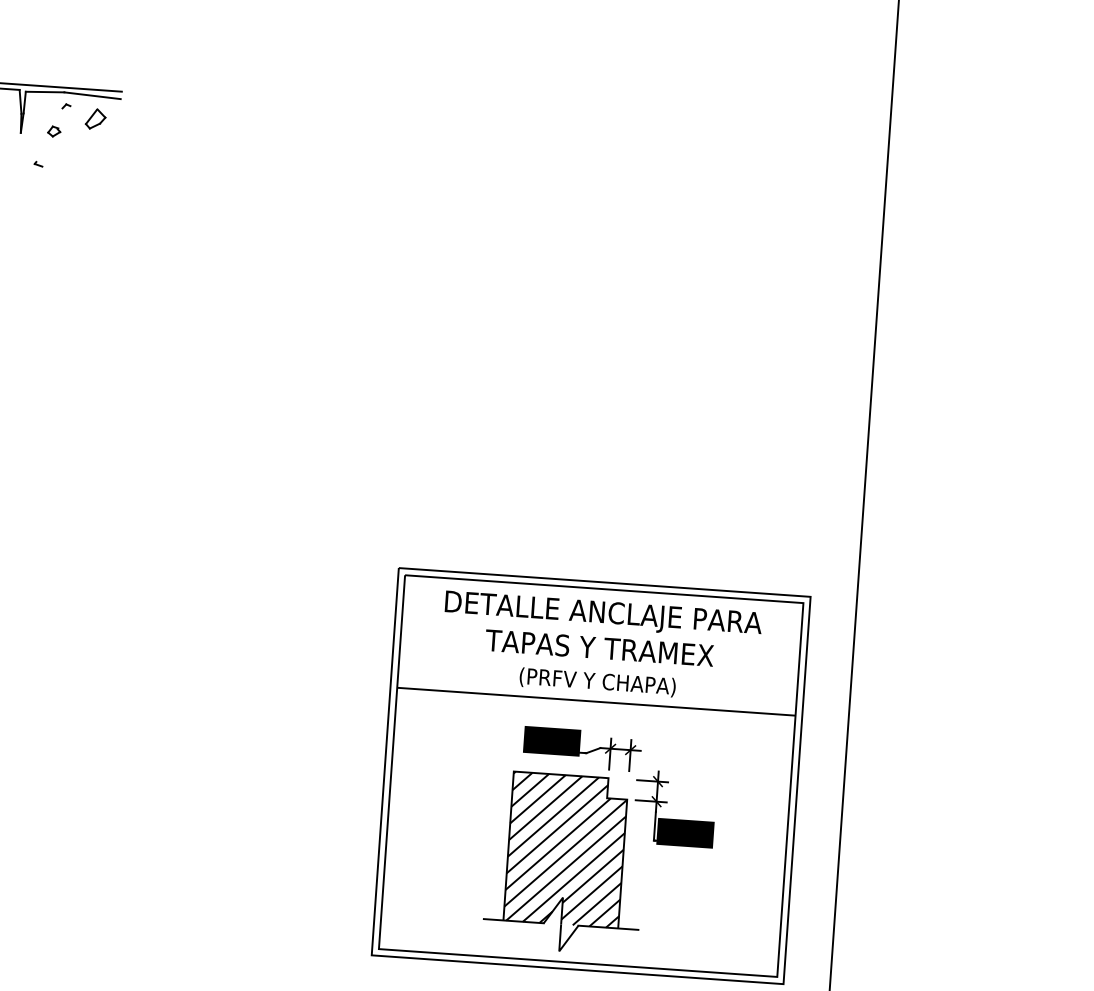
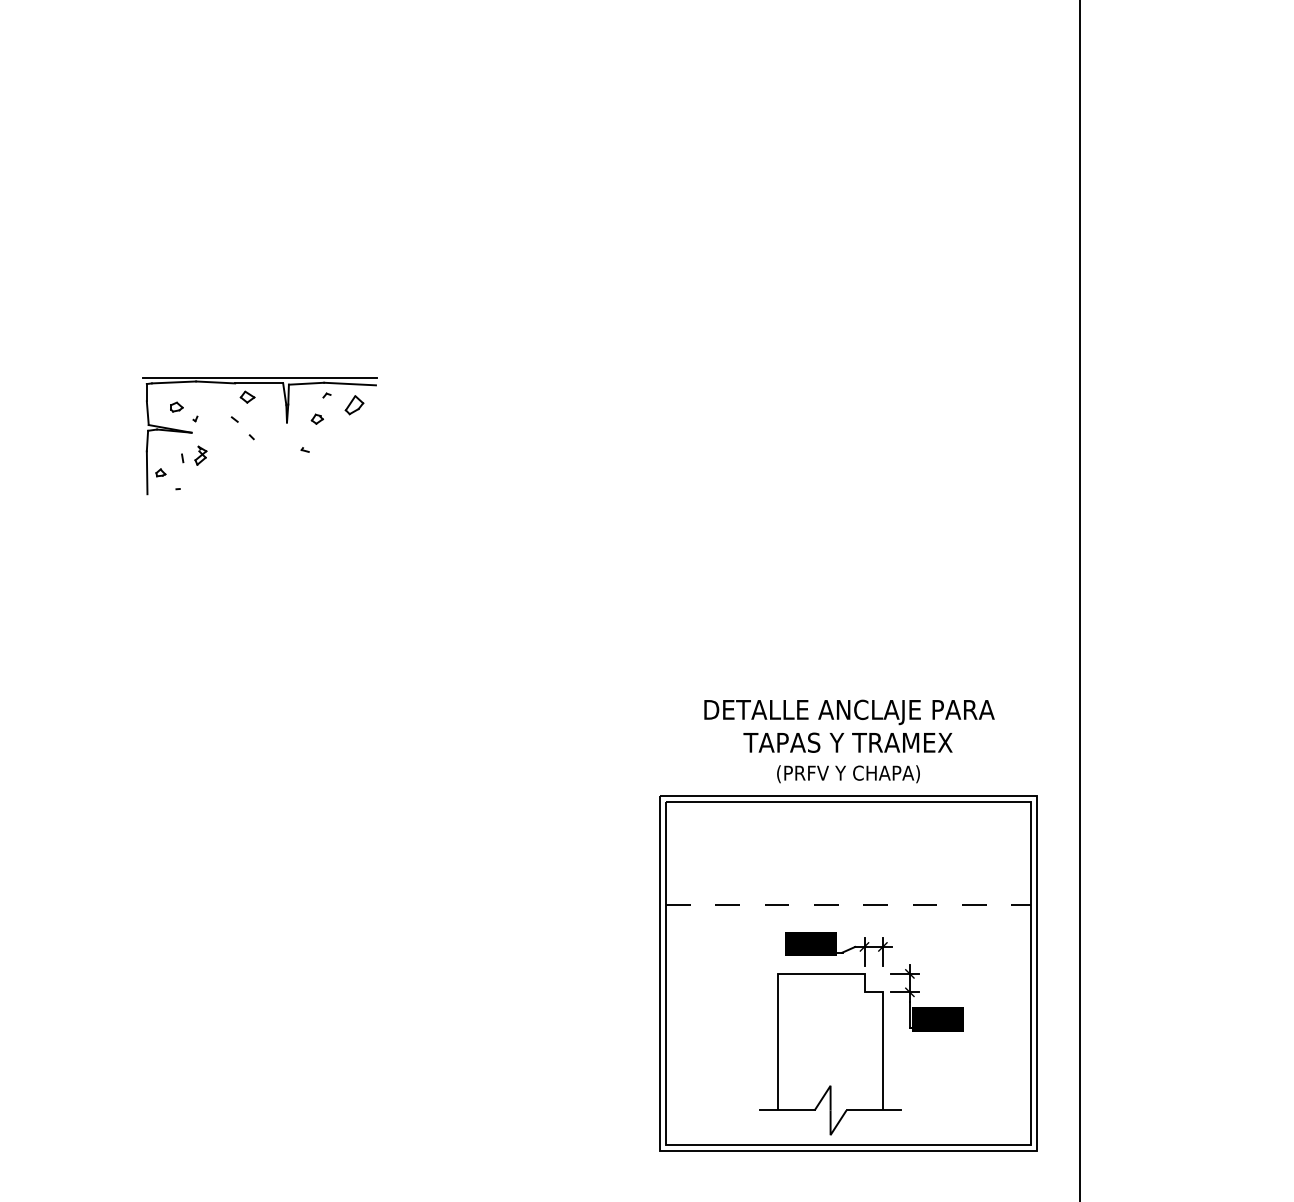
text: (601, 646) -> (849, 741), moved
line: (596, 701) -> (848, 904), solid -> dashed
hatch: (565, 849) -> (829, 1041), removed

